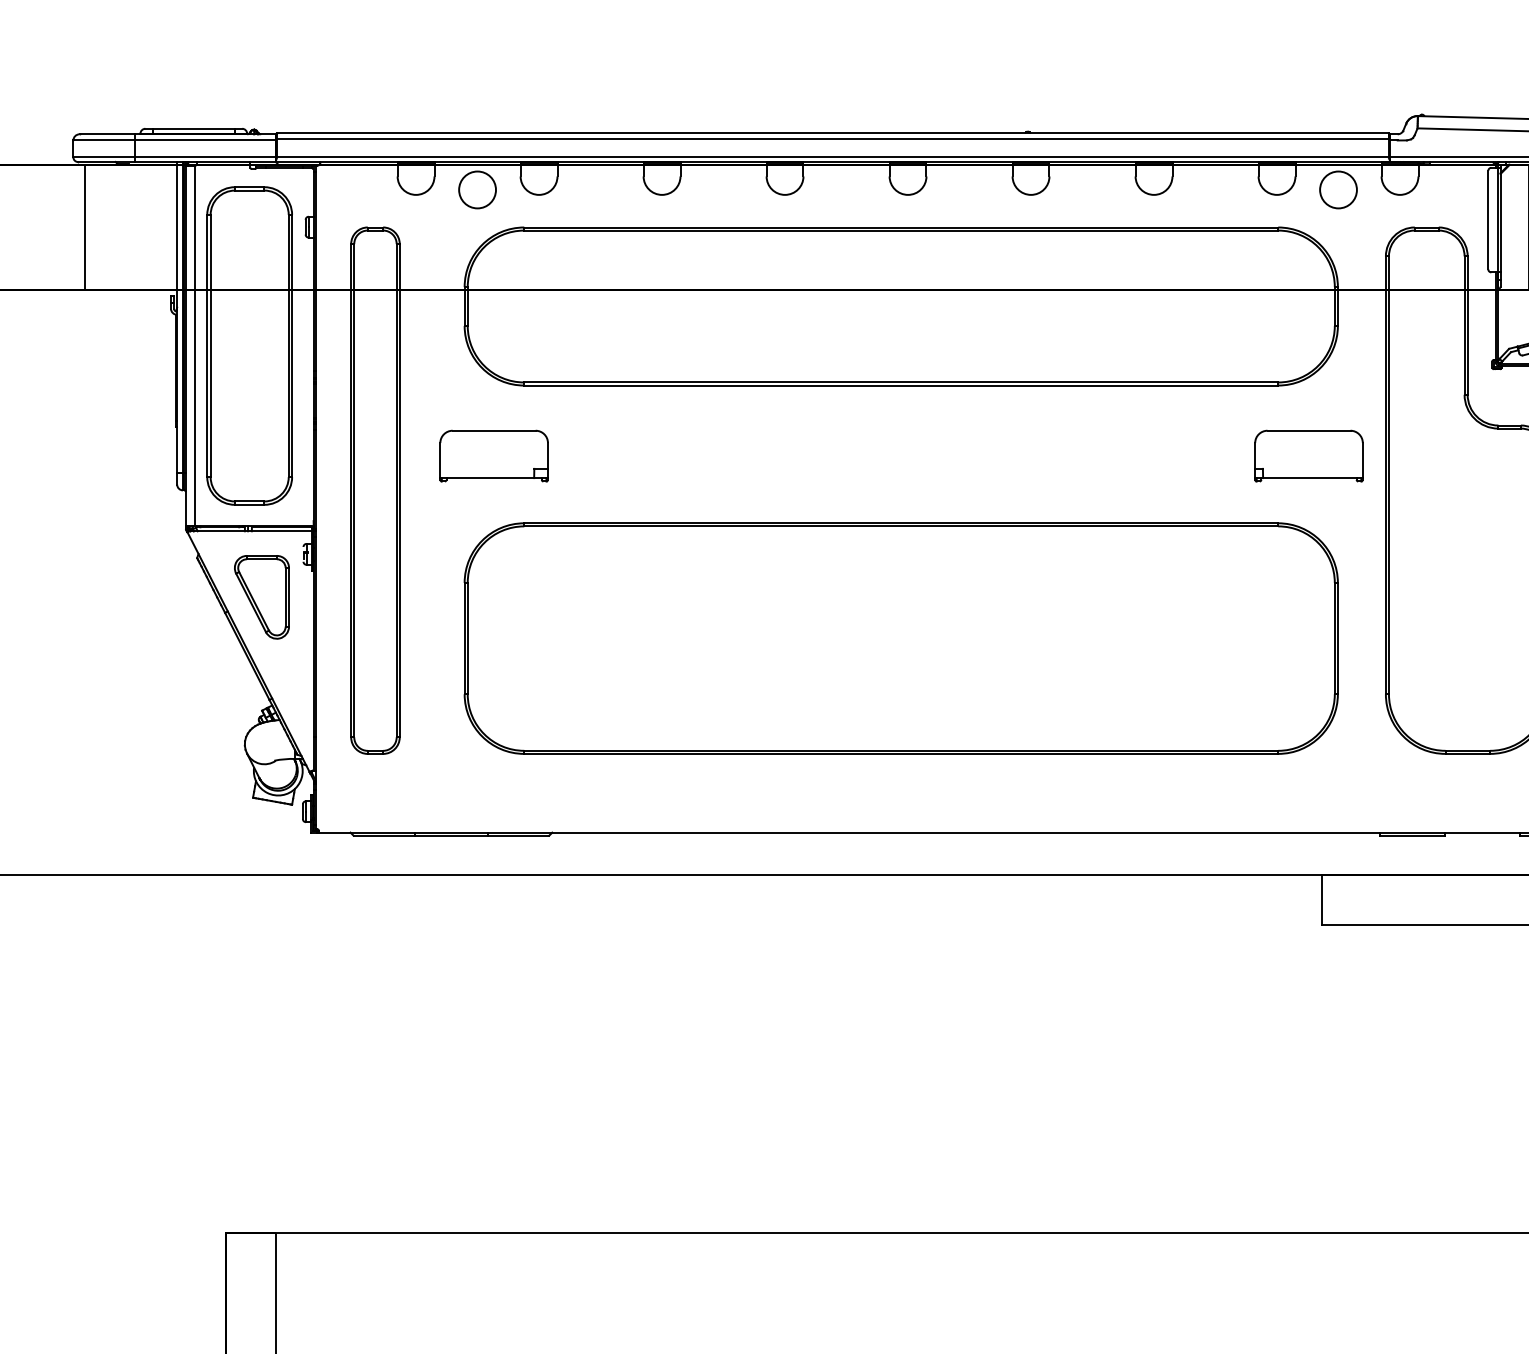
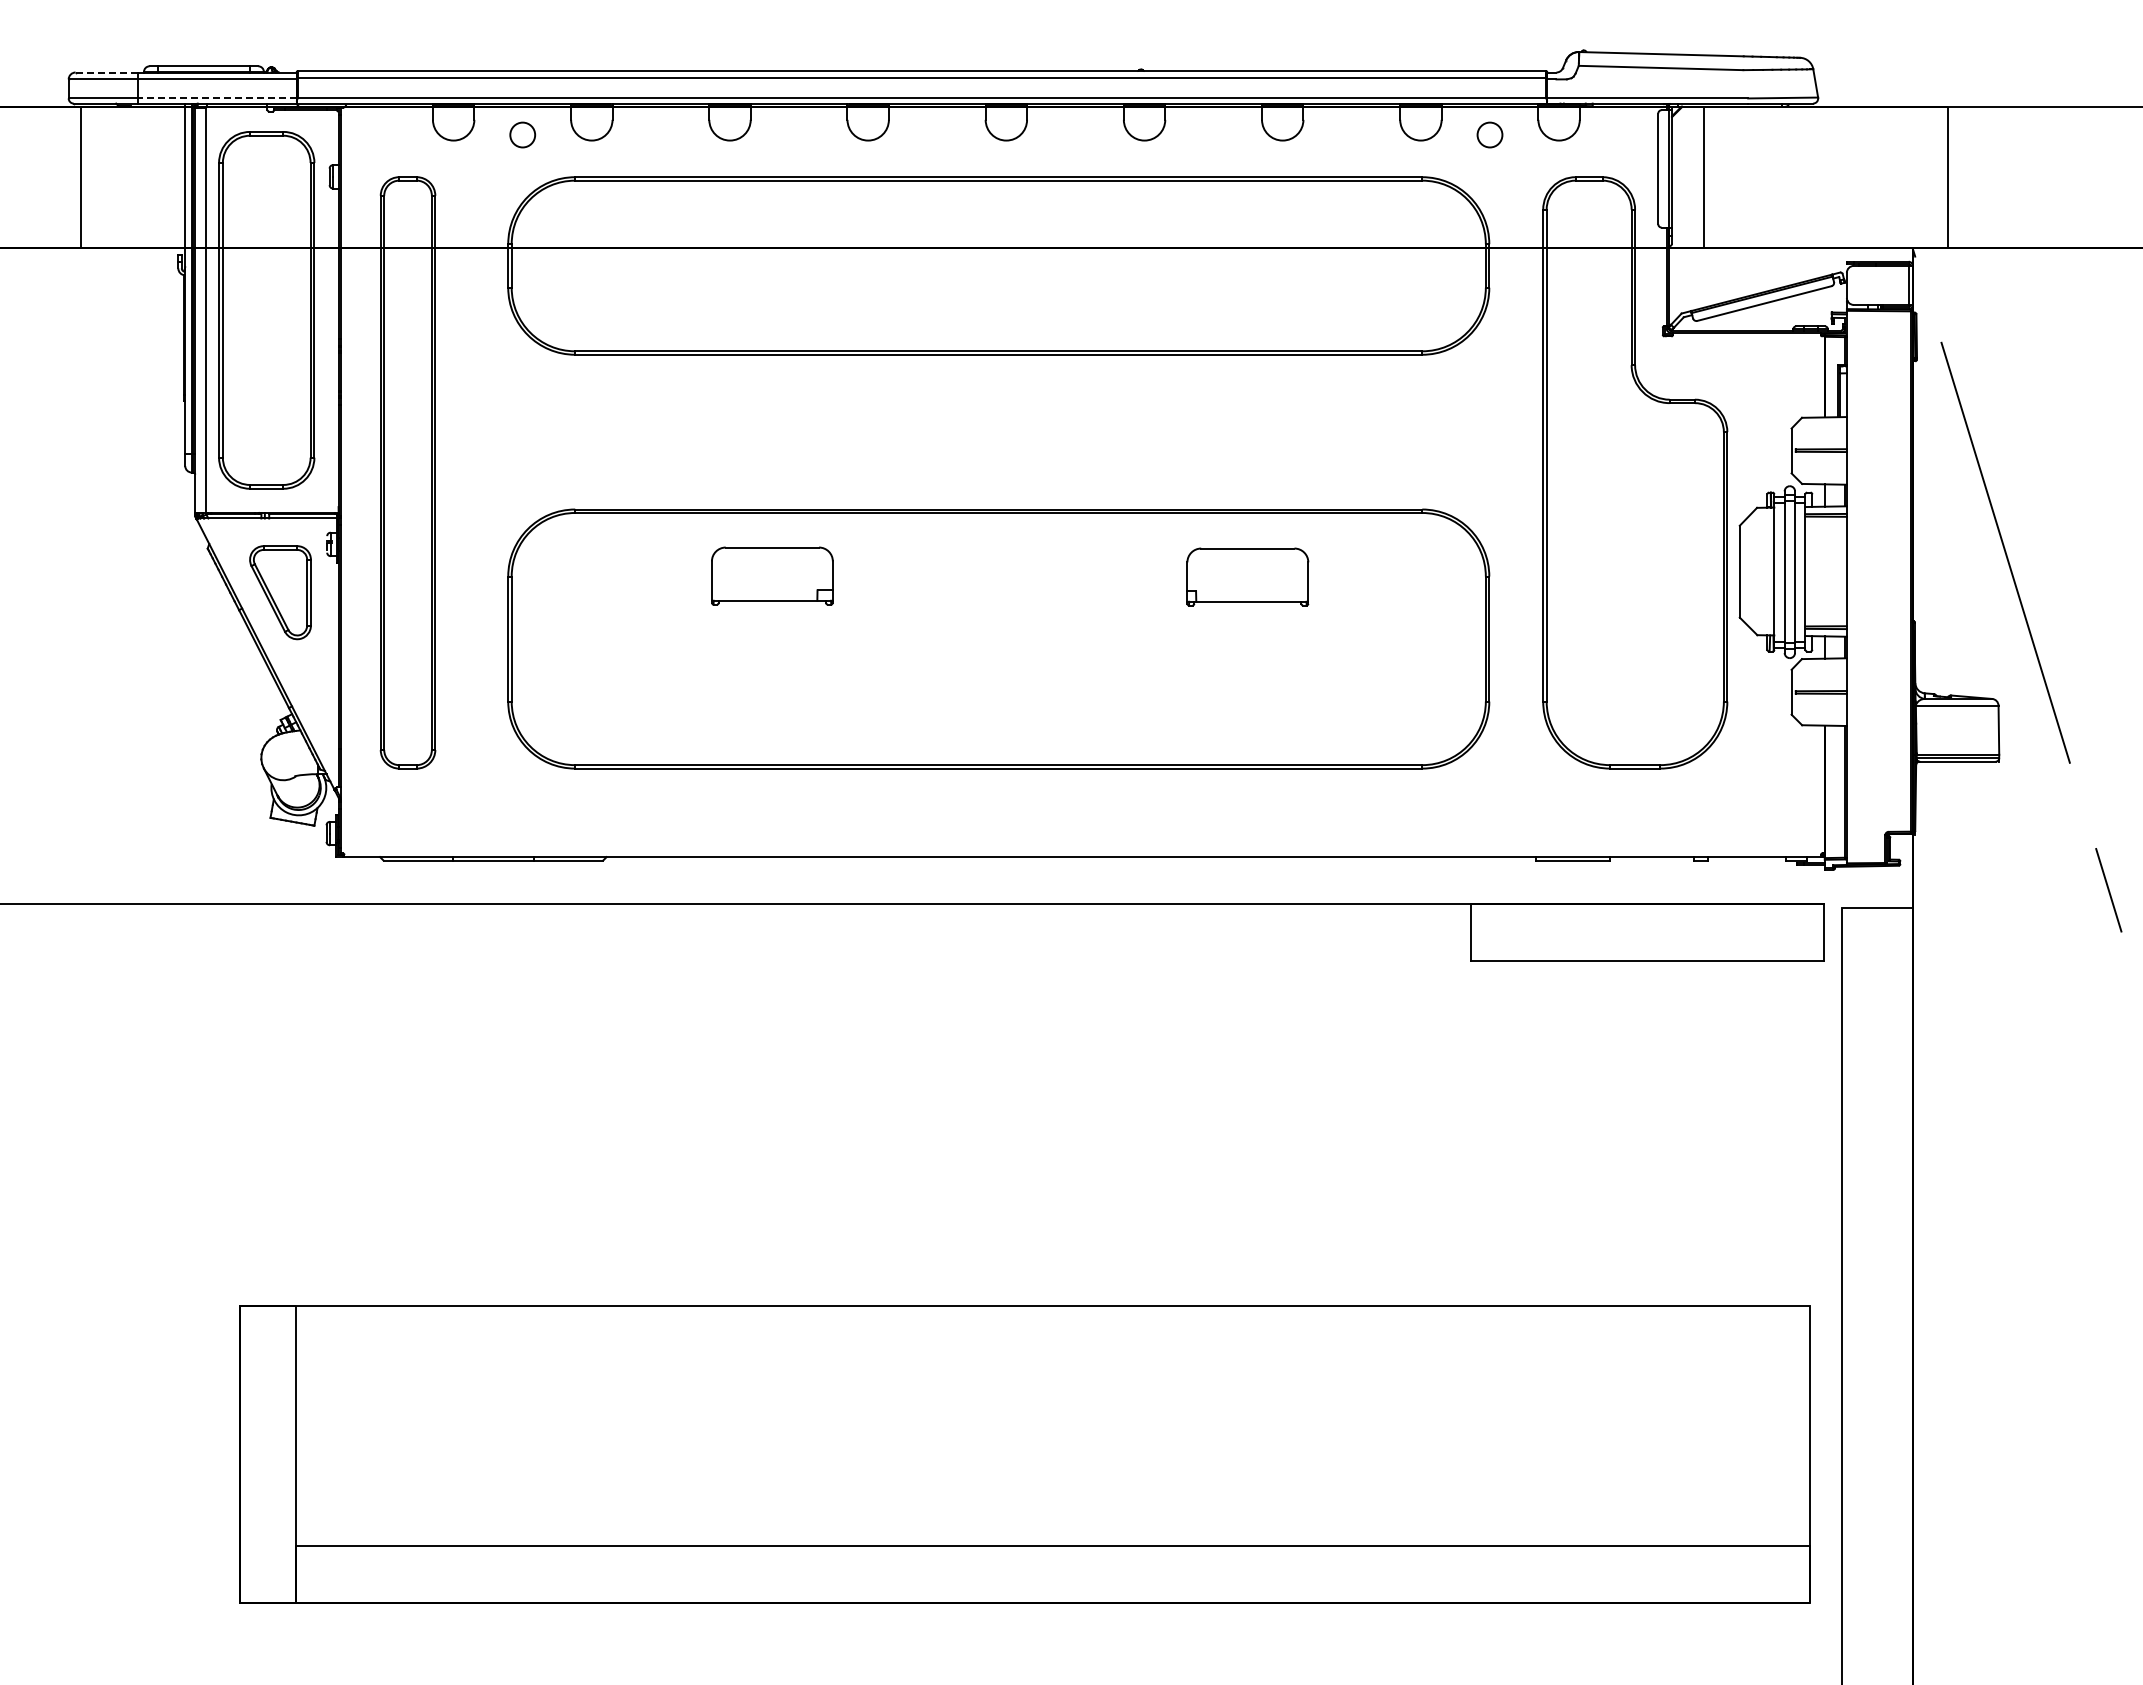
line: (107, 134) -> (106, 72), solid -> dashed
line: (204, 157) -> (216, 98), solid -> dashed
circle: (477, 189) -> (522, 134), size x0.6
circle: (1338, 189) -> (1489, 134), size x0.6
part: (494, 455) -> (772, 575), moved
part: (1308, 455) -> (1247, 576), moved

